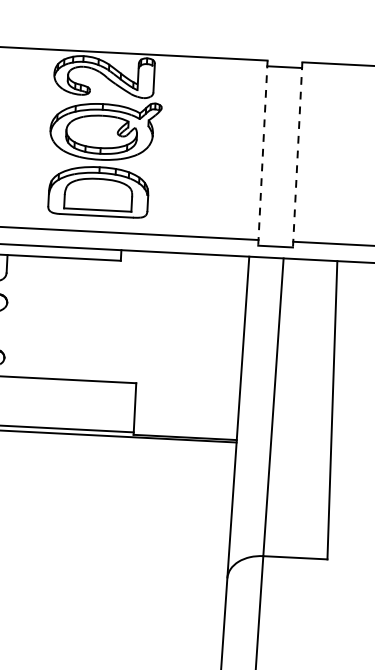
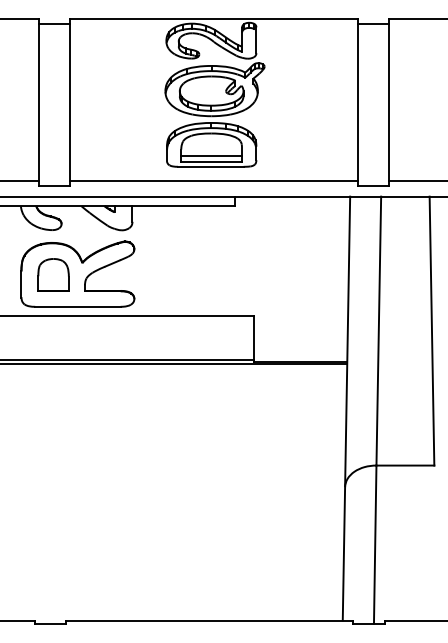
line: (262, 152) -> (357, 102), dashed -> solid
line: (298, 154) -> (389, 102), dashed -> solid
line: (97, 204) -> (211, 156), added

